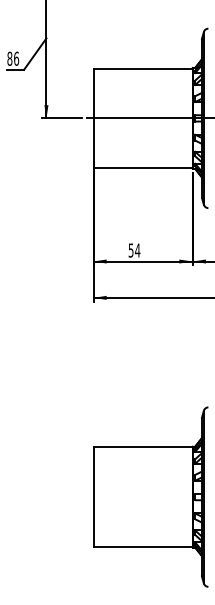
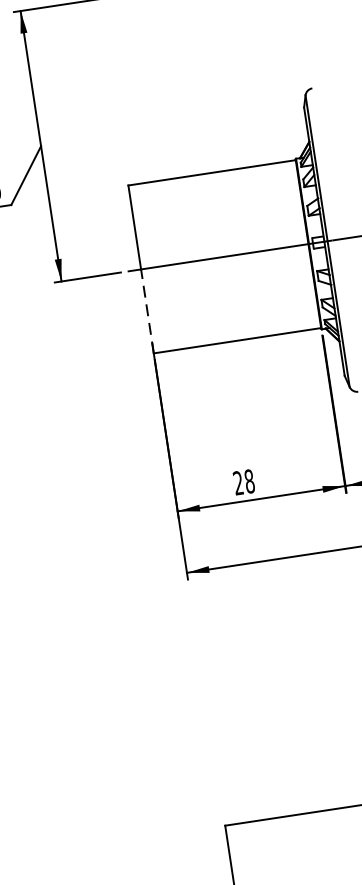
line: (93, 143) -> (147, 311), solid -> dashed
text: (134, 250) -> (244, 482), 54 -> 28

